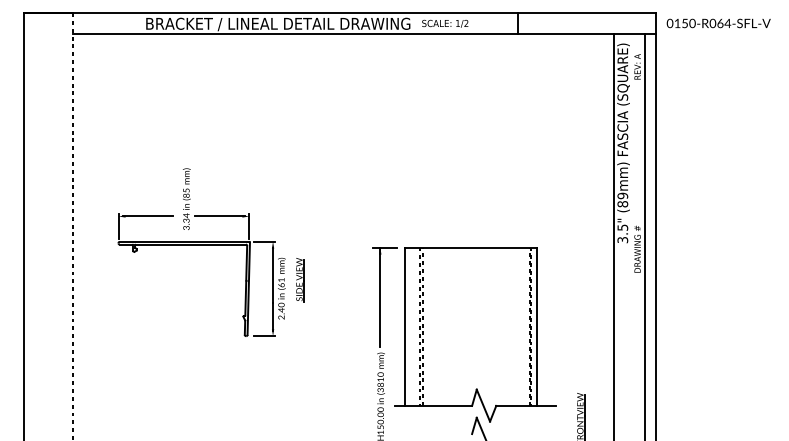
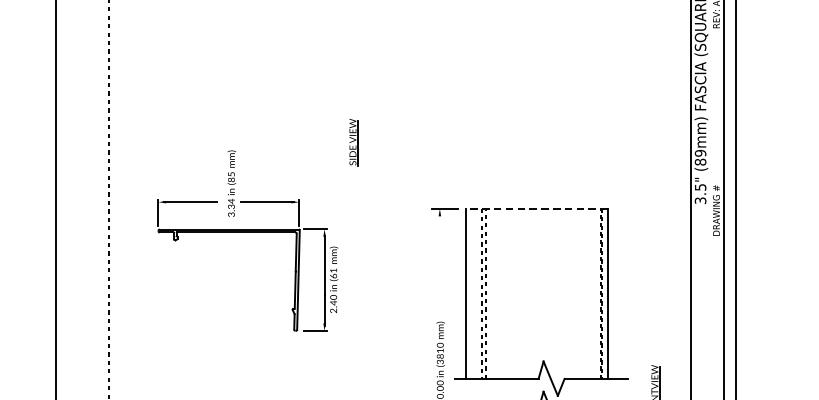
part: (201, 245) -> (247, 233), moved
line: (470, 247) -> (536, 208), solid -> dashed
part: (300, 280) -> (354, 143), moved
line: (380, 297) -> (440, 262), removed

